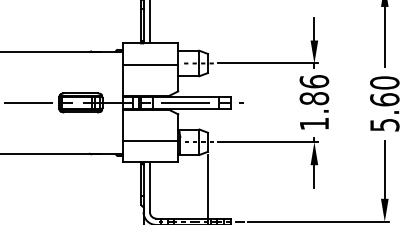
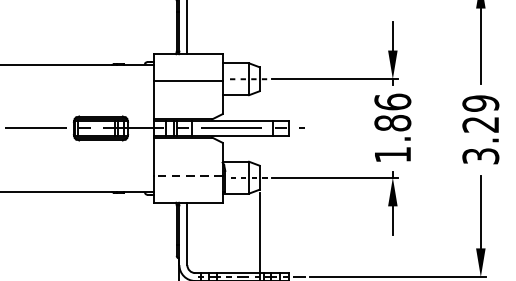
text: (384, 103) -> (480, 129), 5.60 -> 3.29
line: (150, 141) -> (188, 176), solid -> dashed

